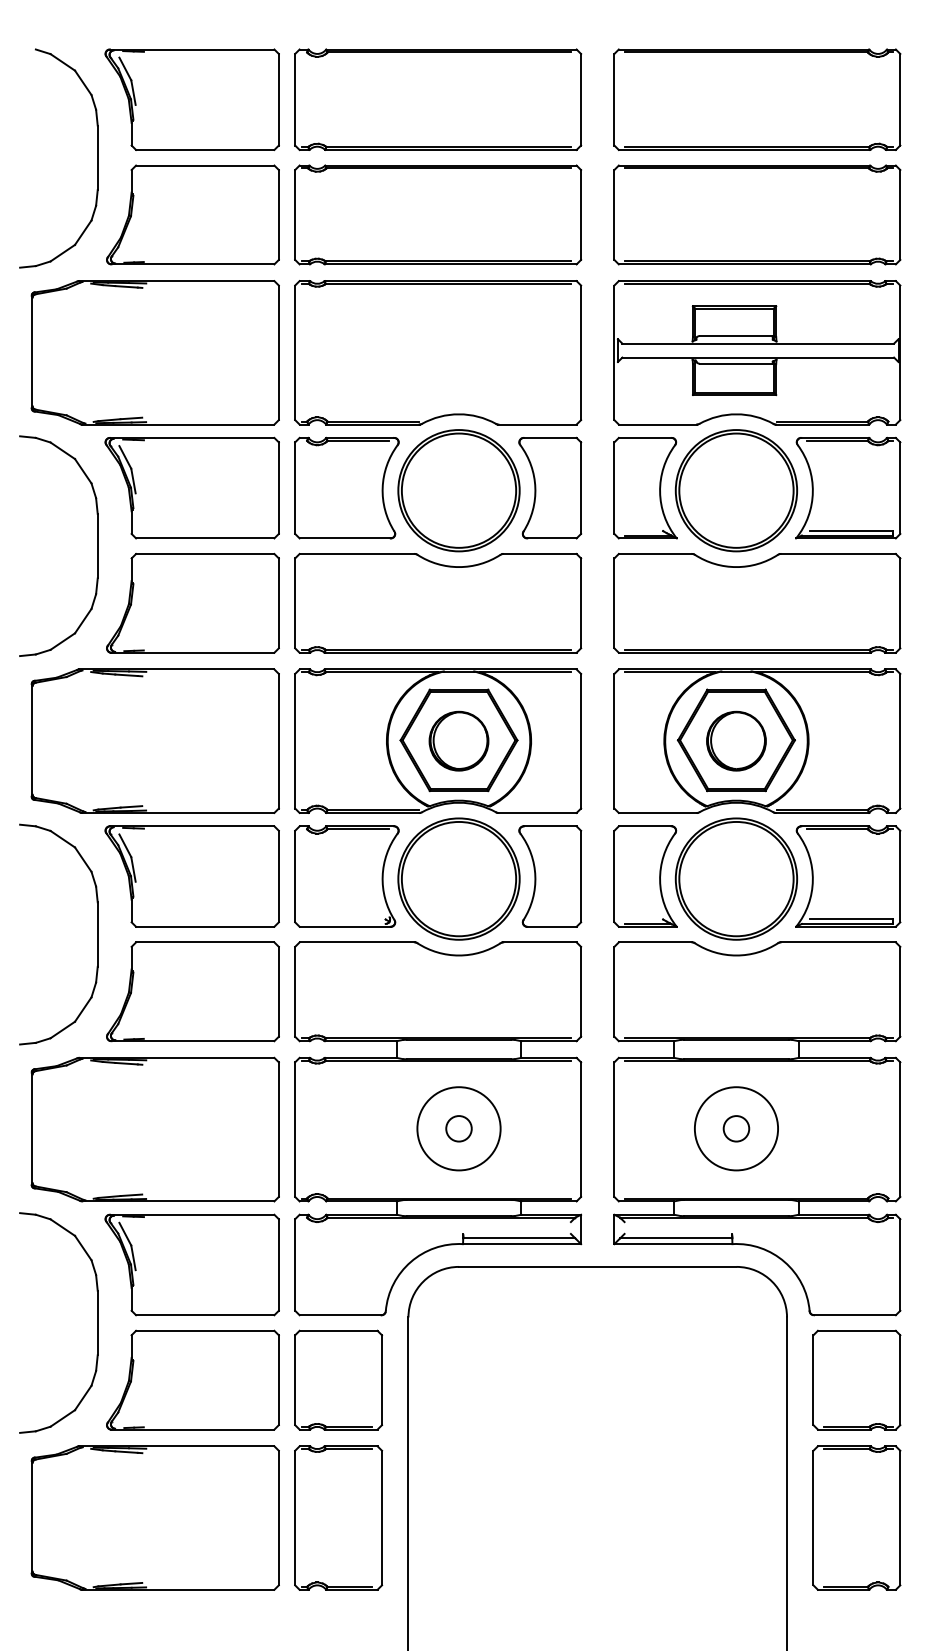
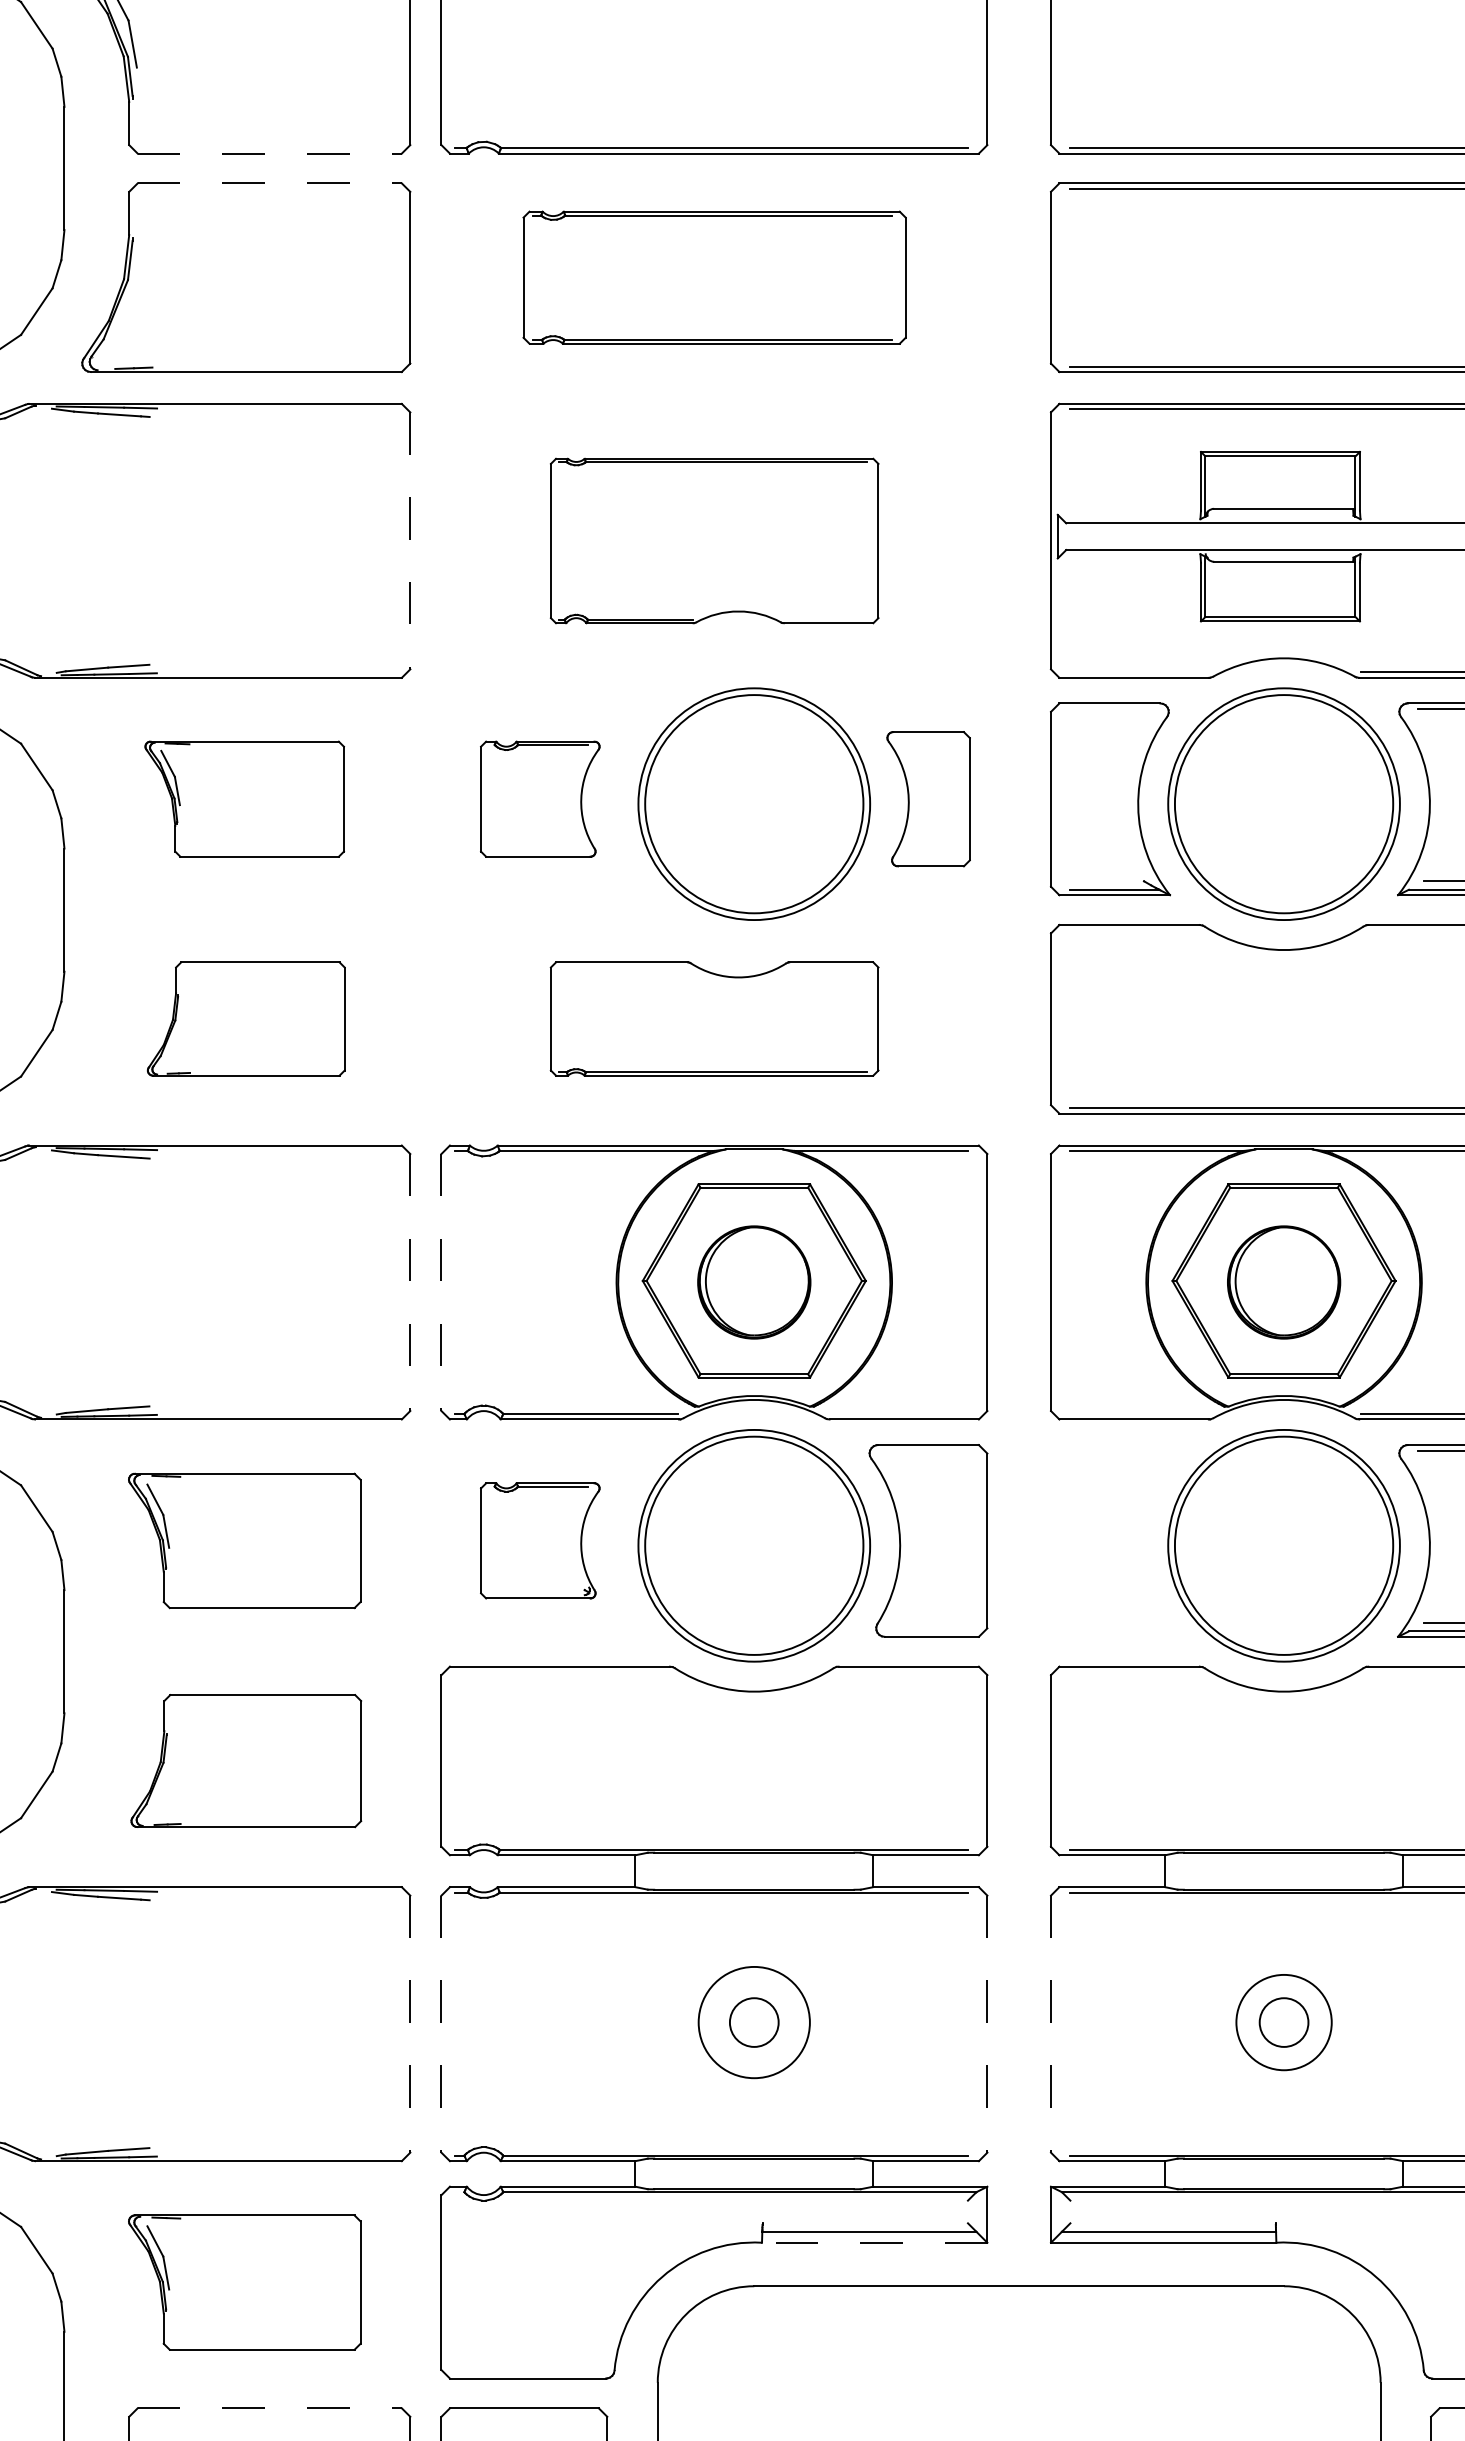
line: (205, 149) -> (270, 152), solid -> dashed
line: (205, 165) -> (270, 183), solid -> dashed
part: (438, 214) -> (715, 276), size x0.7
part: (438, 352) -> (715, 540), size x0.6
line: (278, 353) -> (409, 542), solid -> dashed
part: (191, 487) -> (243, 798), size x0.6
part: (346, 487) -> (539, 798), size x0.6
part: (550, 487) -> (928, 798), size x0.7
part: (192, 602) -> (245, 1017), size x0.6
part: (438, 602) -> (715, 1017), size x0.6
line: (278, 741) -> (409, 1283), solid -> dashed
line: (295, 741) -> (442, 1283), solid -> dashed
part: (191, 876) -> (243, 1540), size x0.7
part: (346, 876) -> (539, 1540), size x0.6
part: (645, 876) -> (1110, 1540), removed
part: (192, 991) -> (245, 1760), size x0.7
circle: (458, 1128) -> (753, 2021), size x0.7
circle: (736, 1128) -> (1284, 2021), size x0.6
line: (278, 1130) -> (409, 2025), solid -> dashed
line: (295, 1130) -> (442, 2025), solid -> dashed
line: (581, 1130) -> (988, 2025), solid -> dashed
line: (614, 1130) -> (1051, 2025), solid -> dashed
line: (521, 1244) -> (873, 2243), solid -> dashed
part: (191, 1264) -> (243, 2281), size x0.7
line: (205, 1330) -> (270, 2407), solid -> dashed

